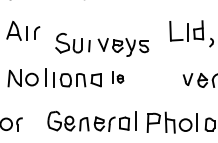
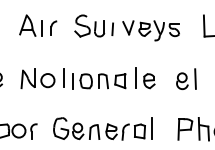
part: (102, 44) -> (127, 27), moved
part: (118, 77) -> (145, 78), size x1.67
part: (154, 78) -> (186, 79), added
part: (91, 120) -> (102, 127), moved

